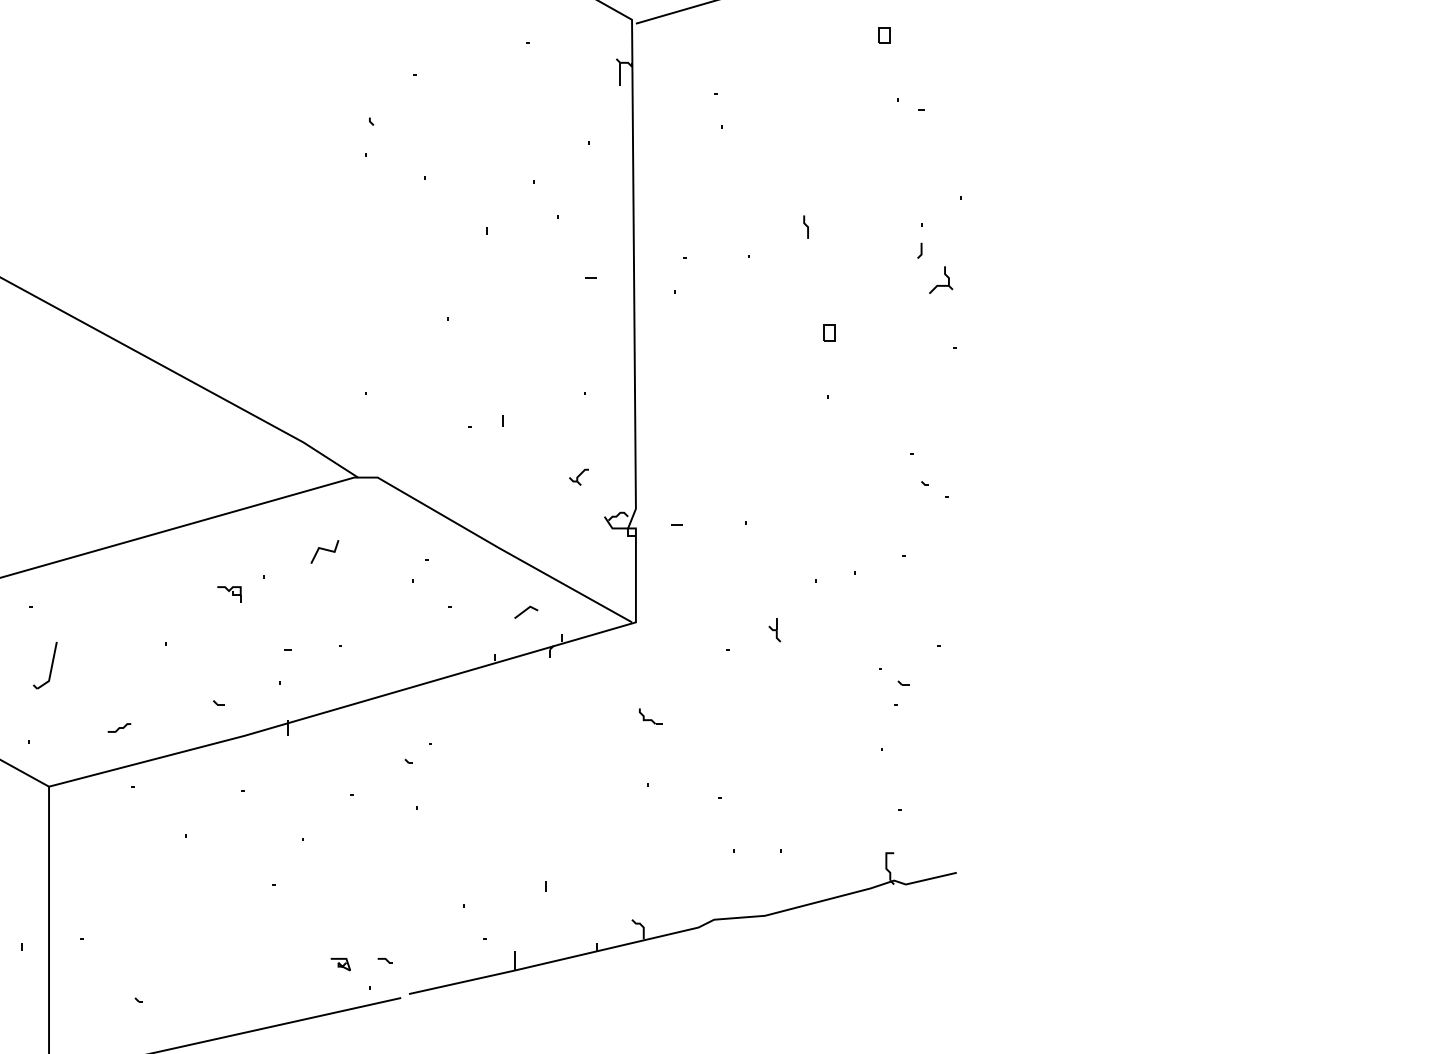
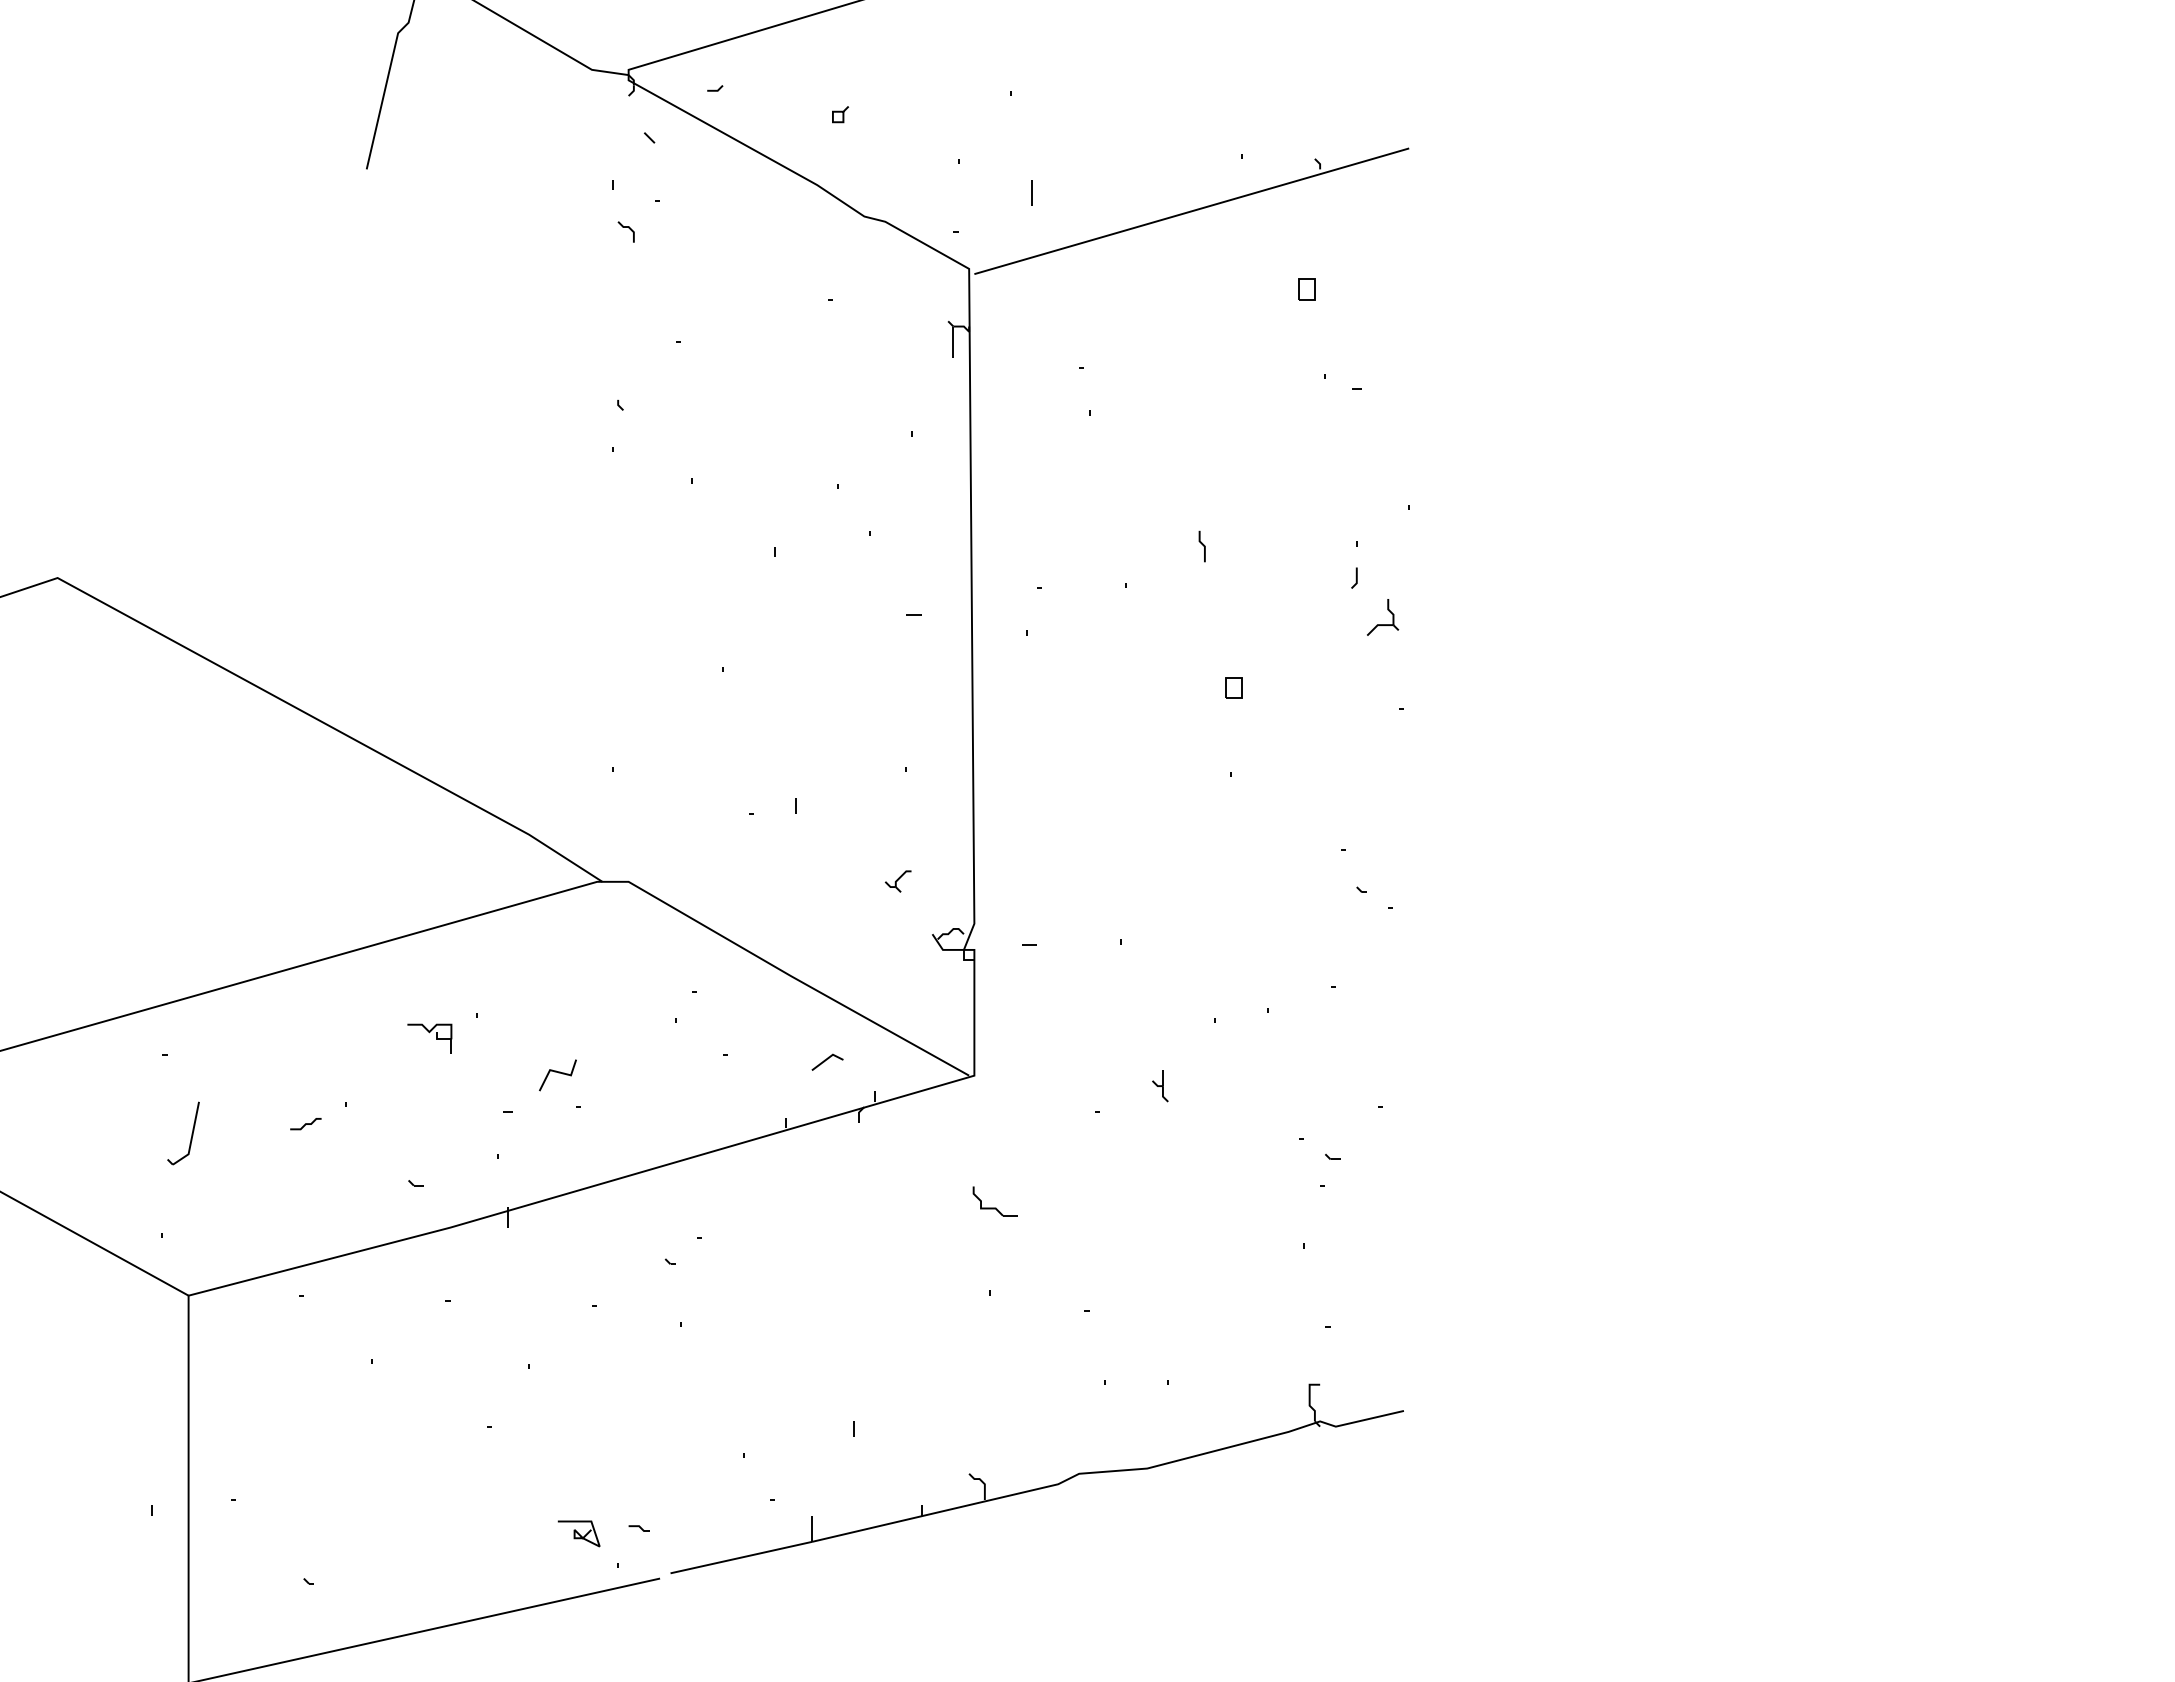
line: (325, 550) -> (558, 1073), moved
part: (228, 593) -> (429, 1037), size x1.4
part: (650, 716) -> (994, 1201), size x1.4
curve: (119, 728) -> (305, 1124), moved
part: (340, 964) -> (578, 1533), size x1.6

